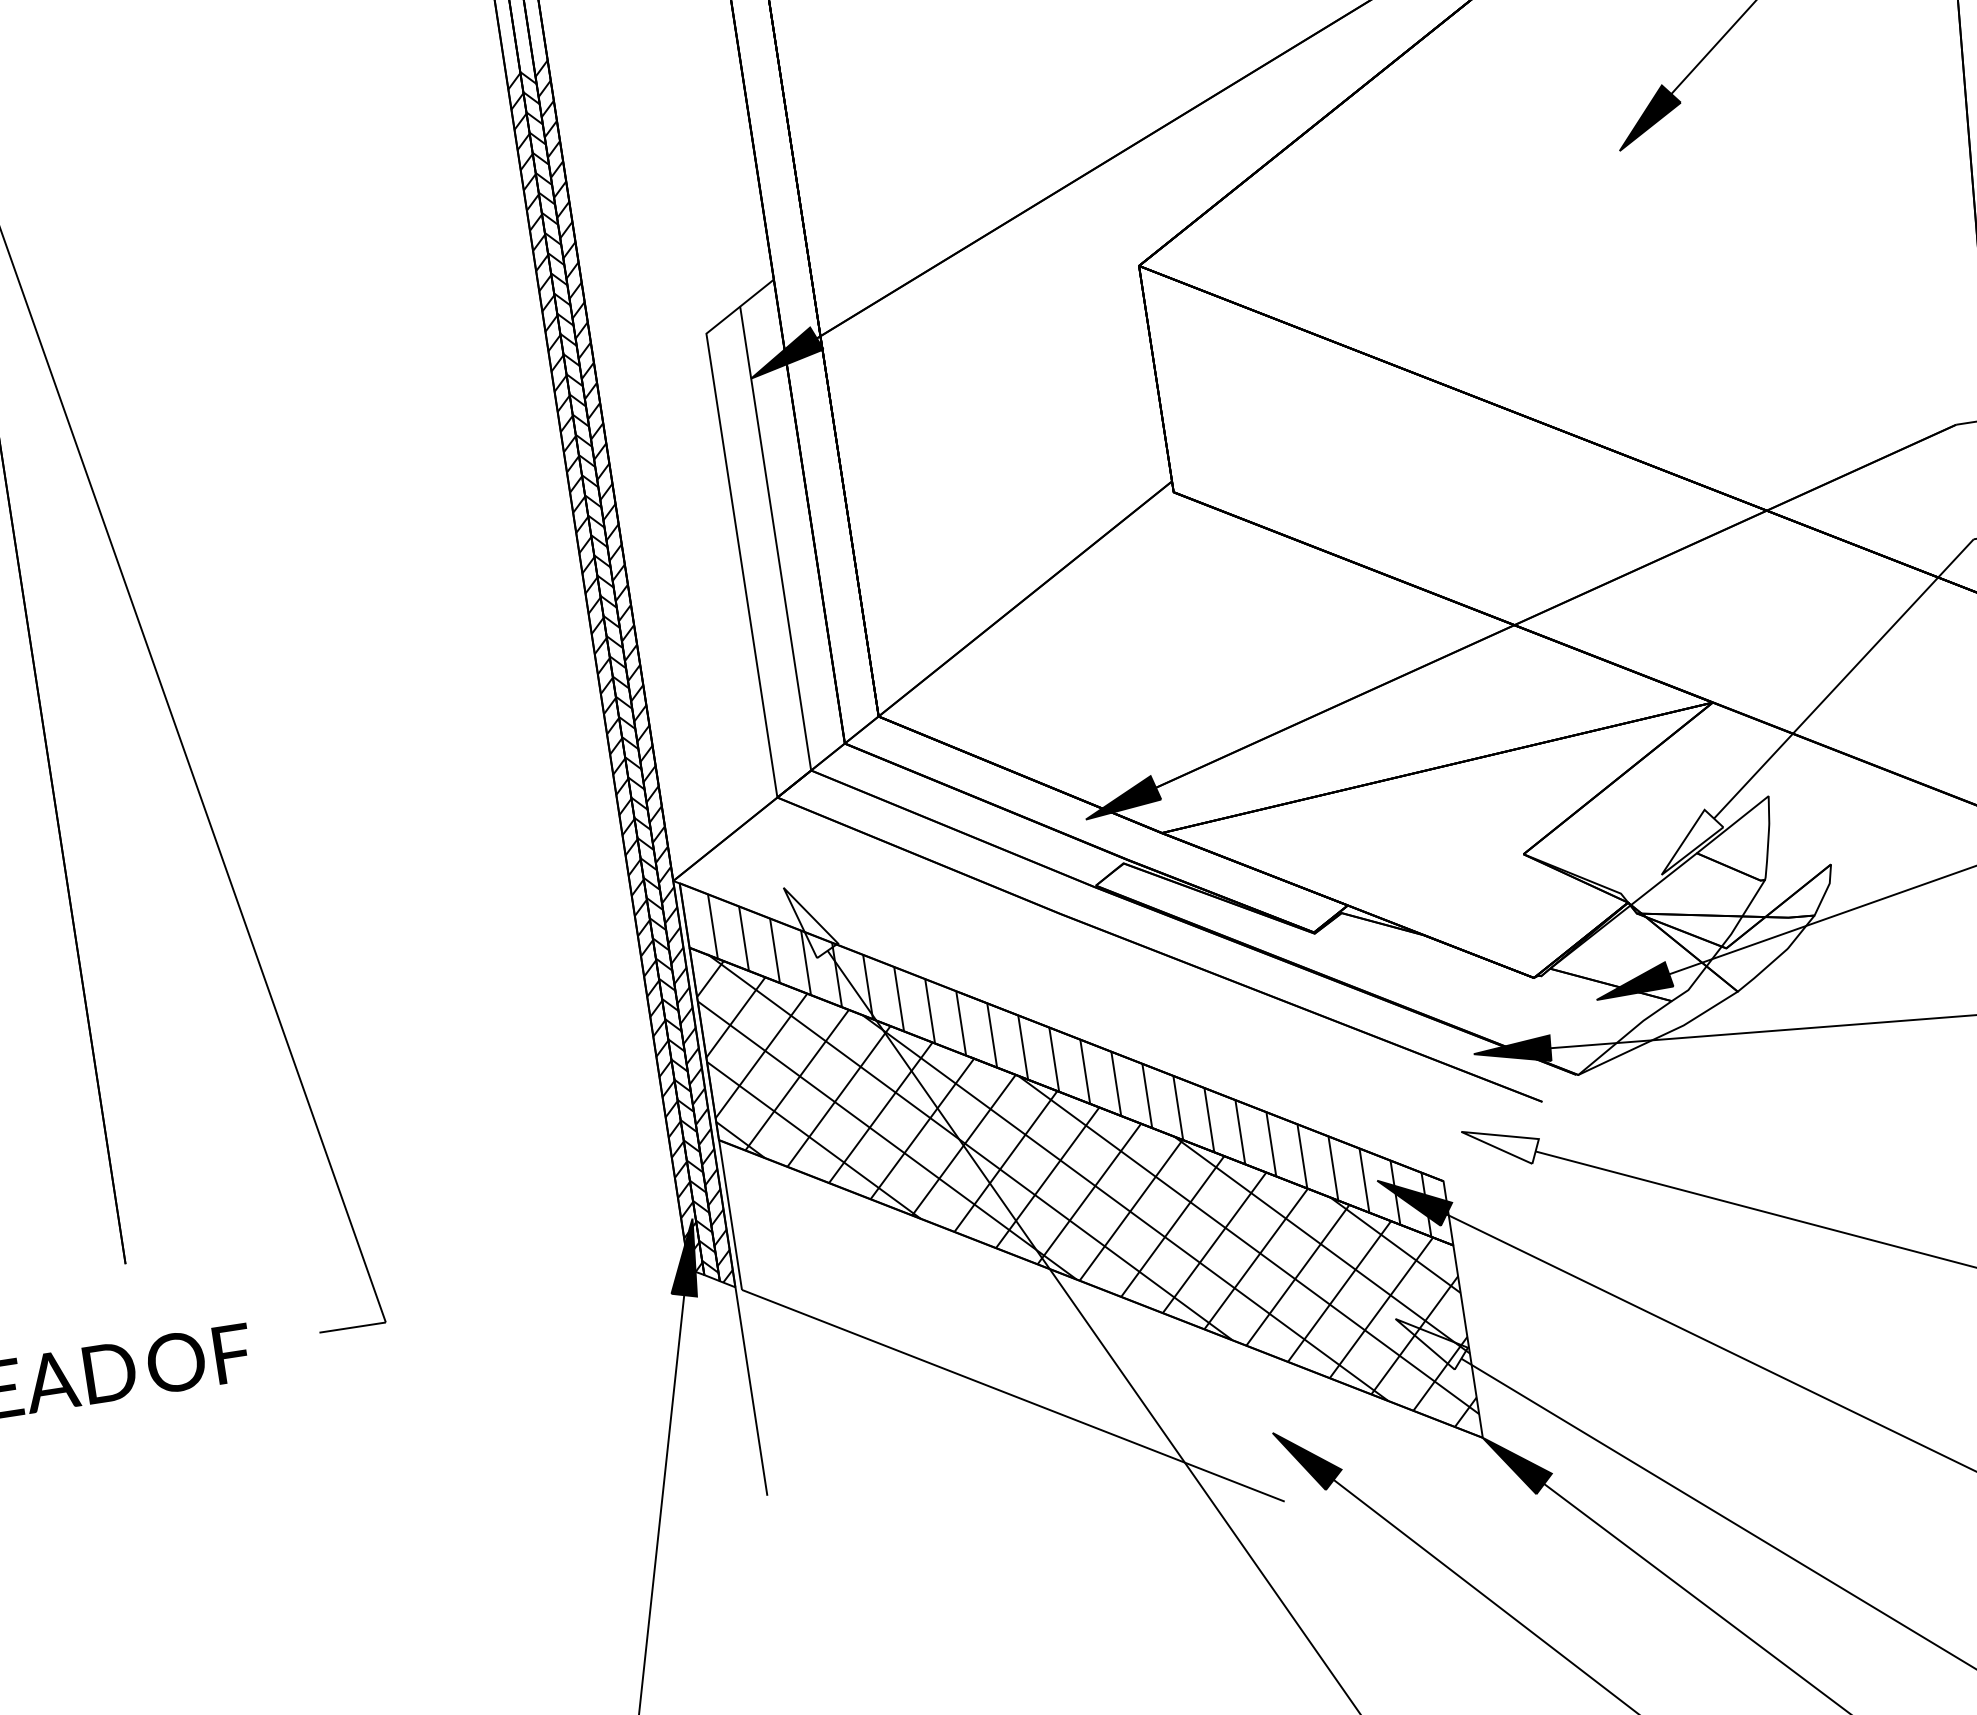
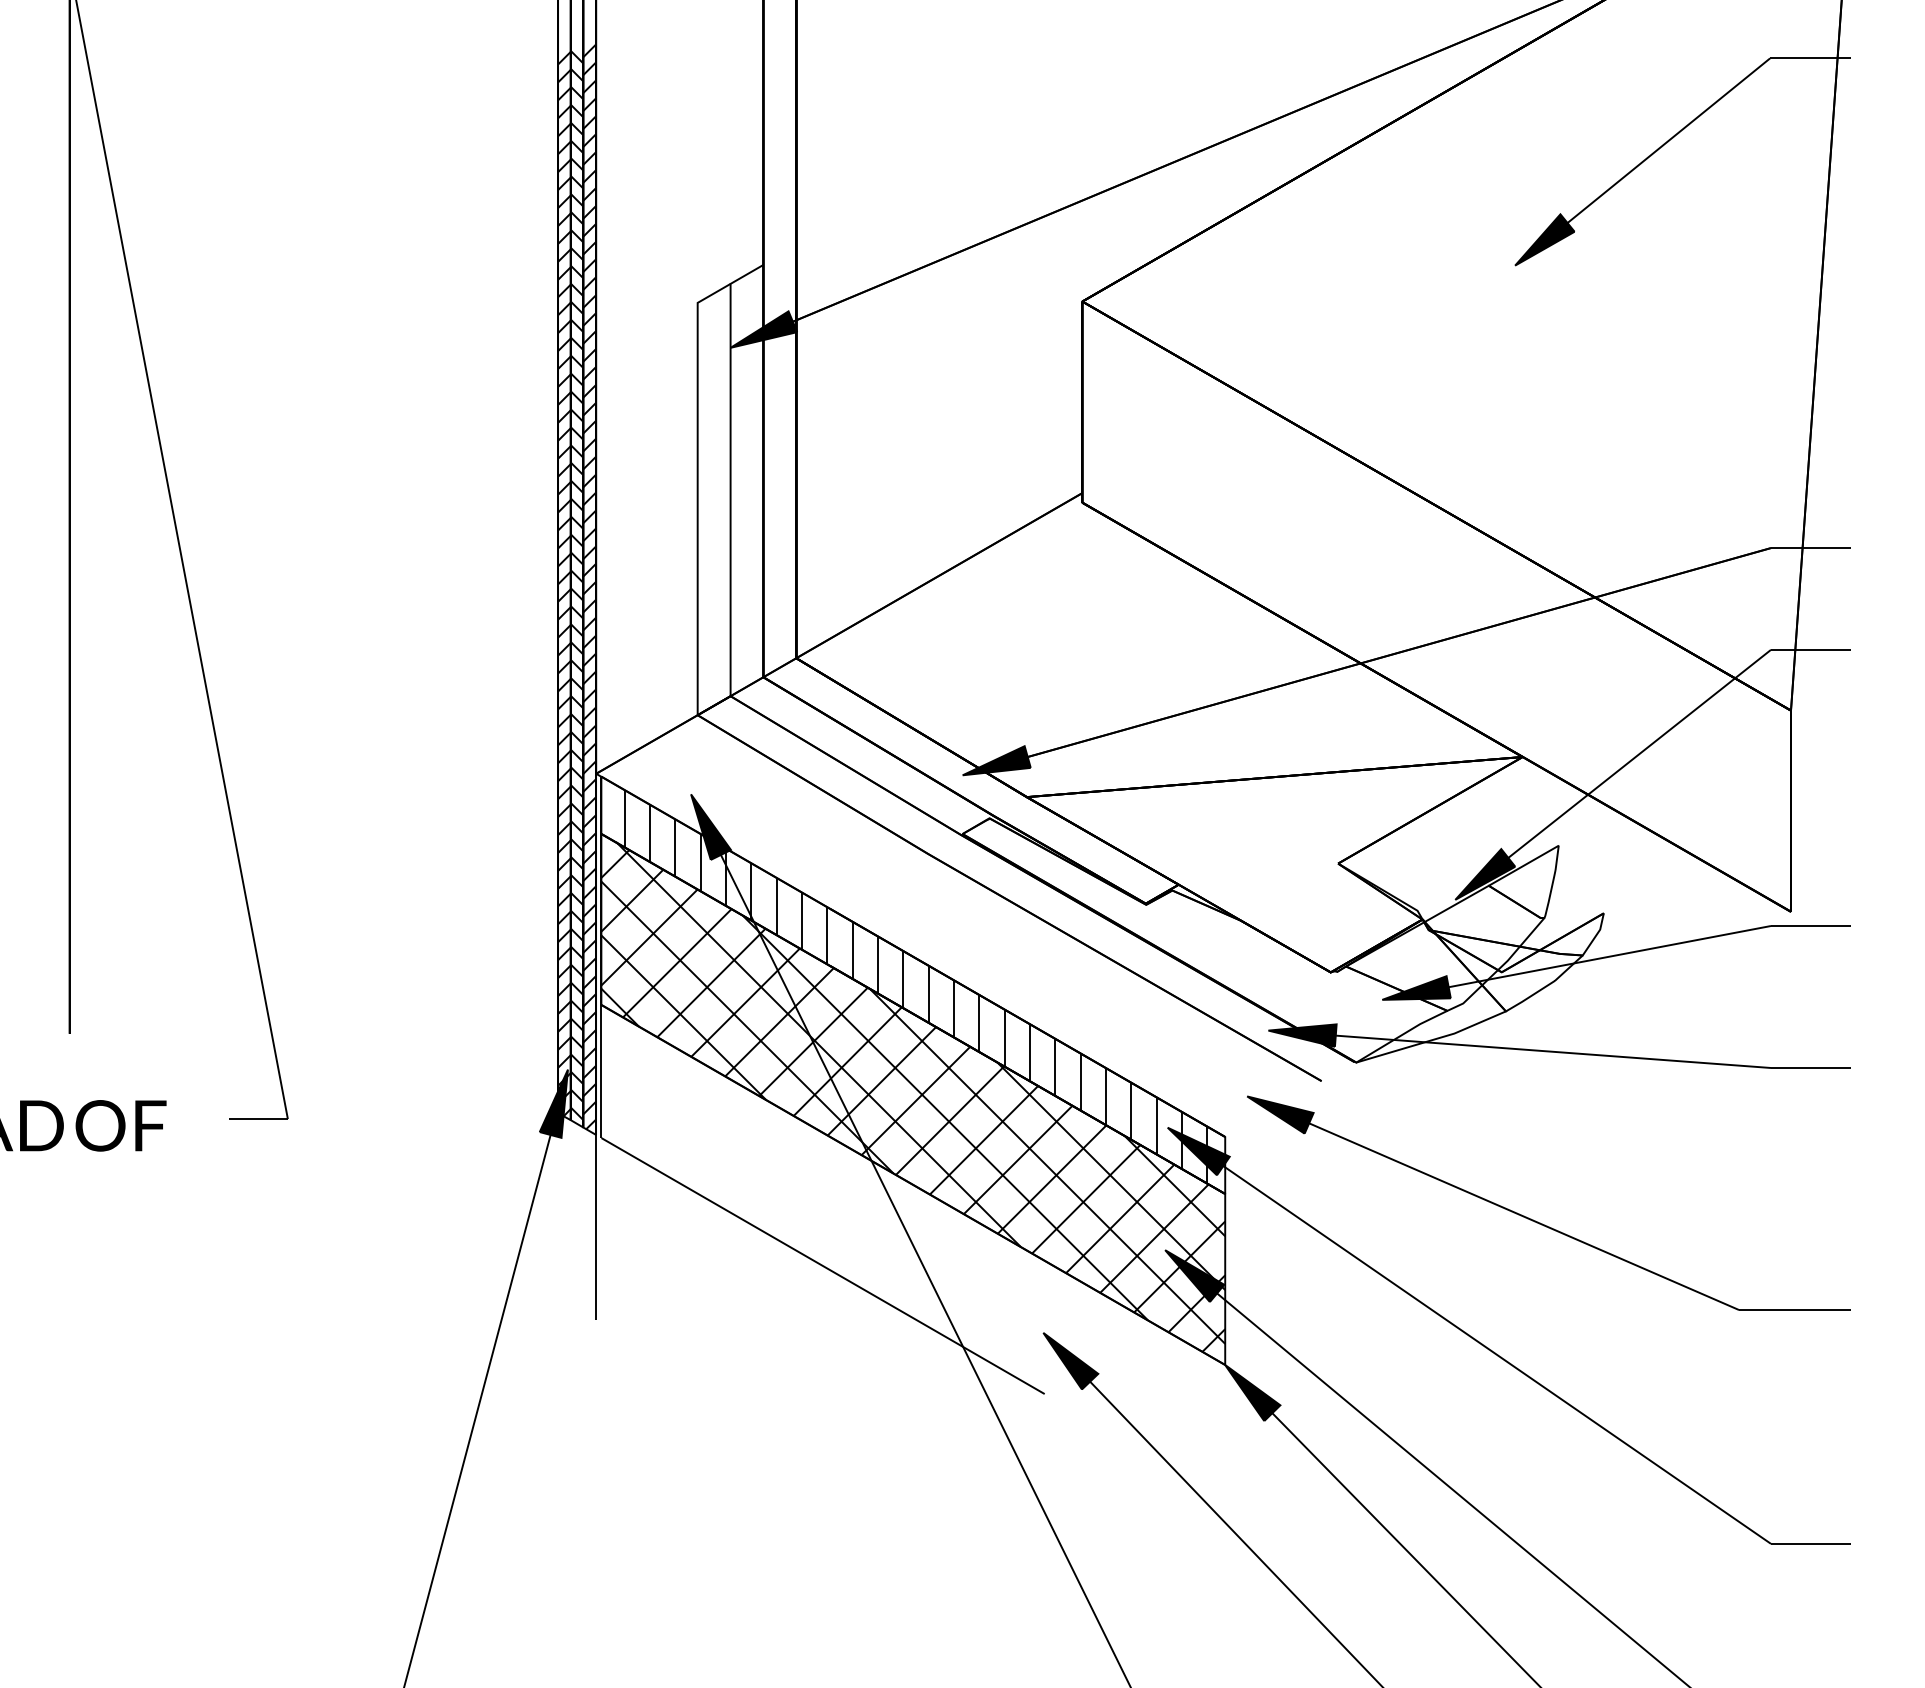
fill: (1691, 841) -> (1485, 874), added
fill: (810, 920) -> (710, 826), added
fill: (1501, 1146) -> (1280, 1114), added
fill: (1433, 1343) -> (1194, 1276), added

